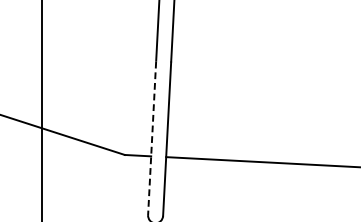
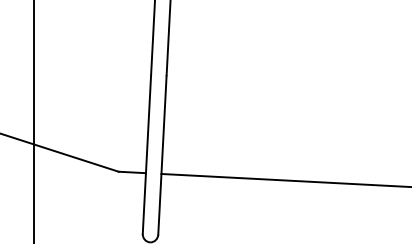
line: (151, 139) -> (146, 155), dashed -> solid

